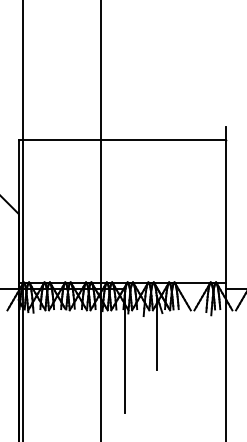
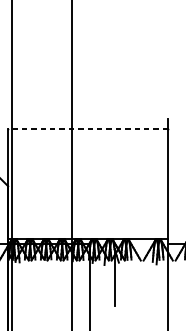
line: (122, 139) -> (88, 128), solid -> dashed

